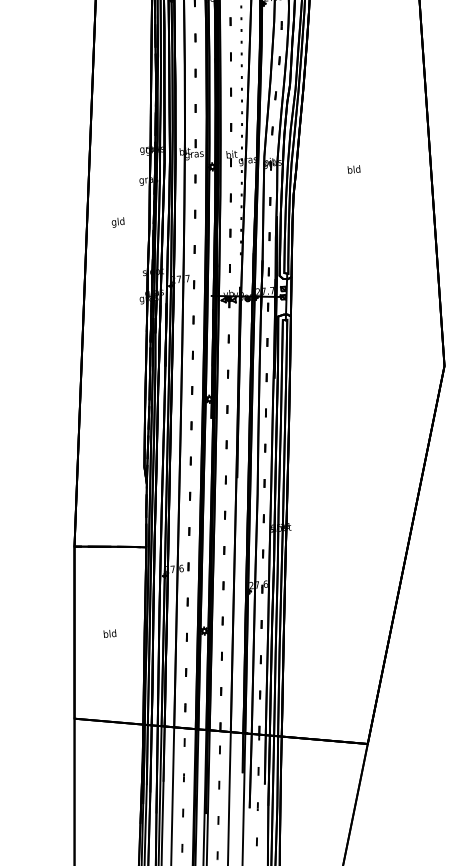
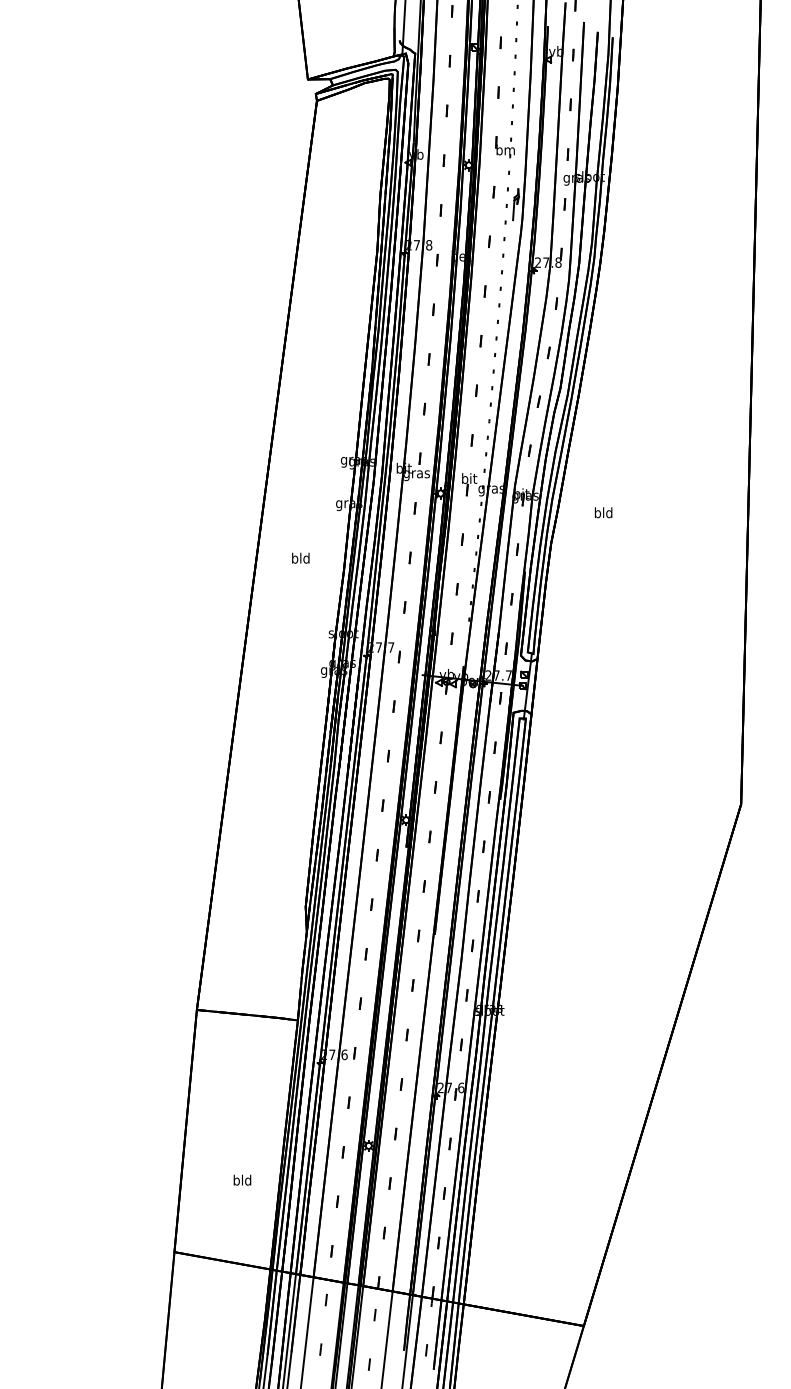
text: (354, 169) -> (603, 512), moved
text: (113, 222) -> (294, 559), gld -> bld
text: (109, 633) -> (242, 1179), moved

